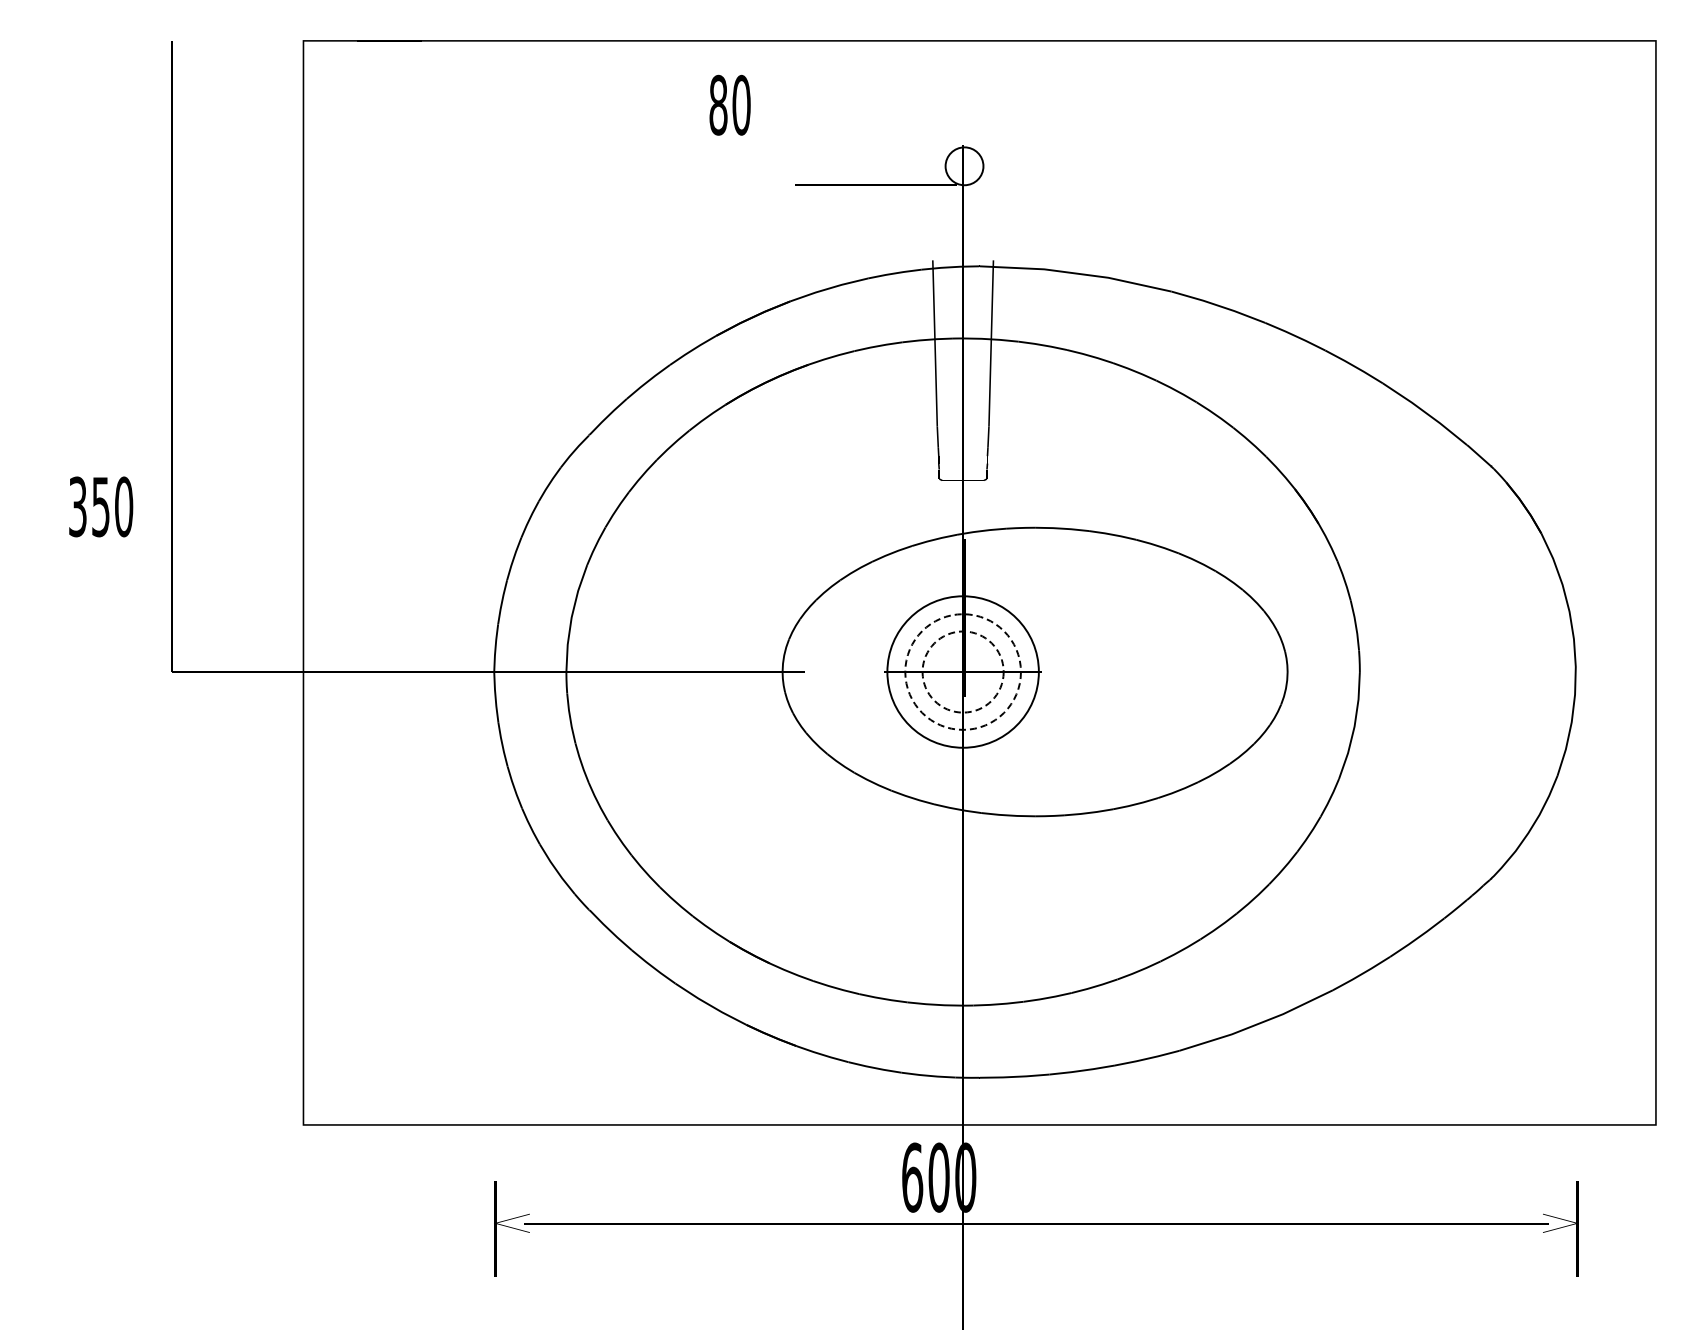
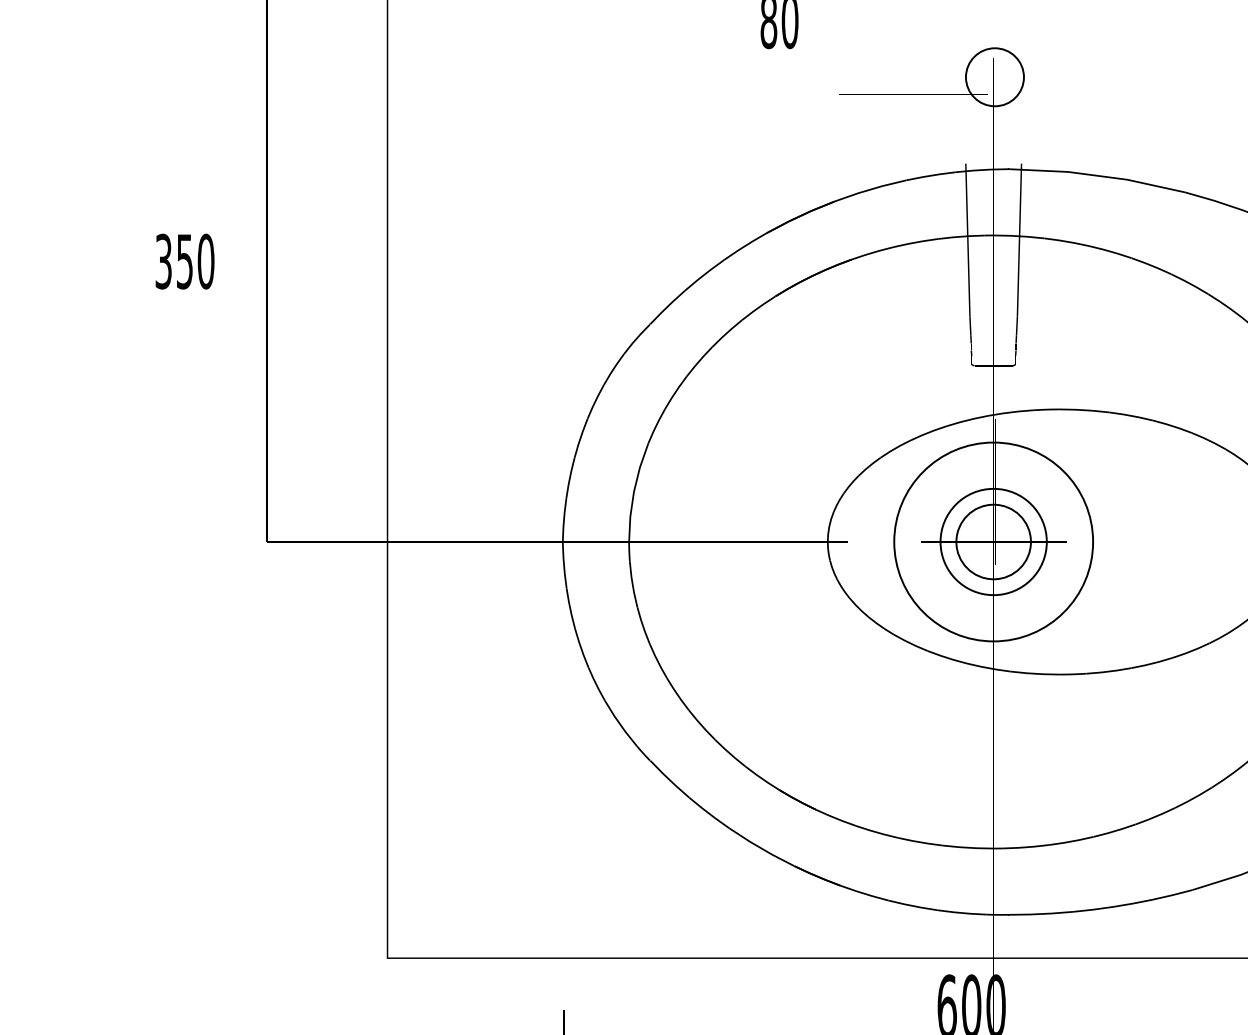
circle: (964, 165) -> (994, 76), size x1.67
text: (101, 506) -> (185, 261), moved
circle: (962, 671) -> (993, 541), dashed -> solid
circle: (962, 671) -> (993, 541), dashed -> solid
circle: (962, 671) -> (993, 541), size x1.43

